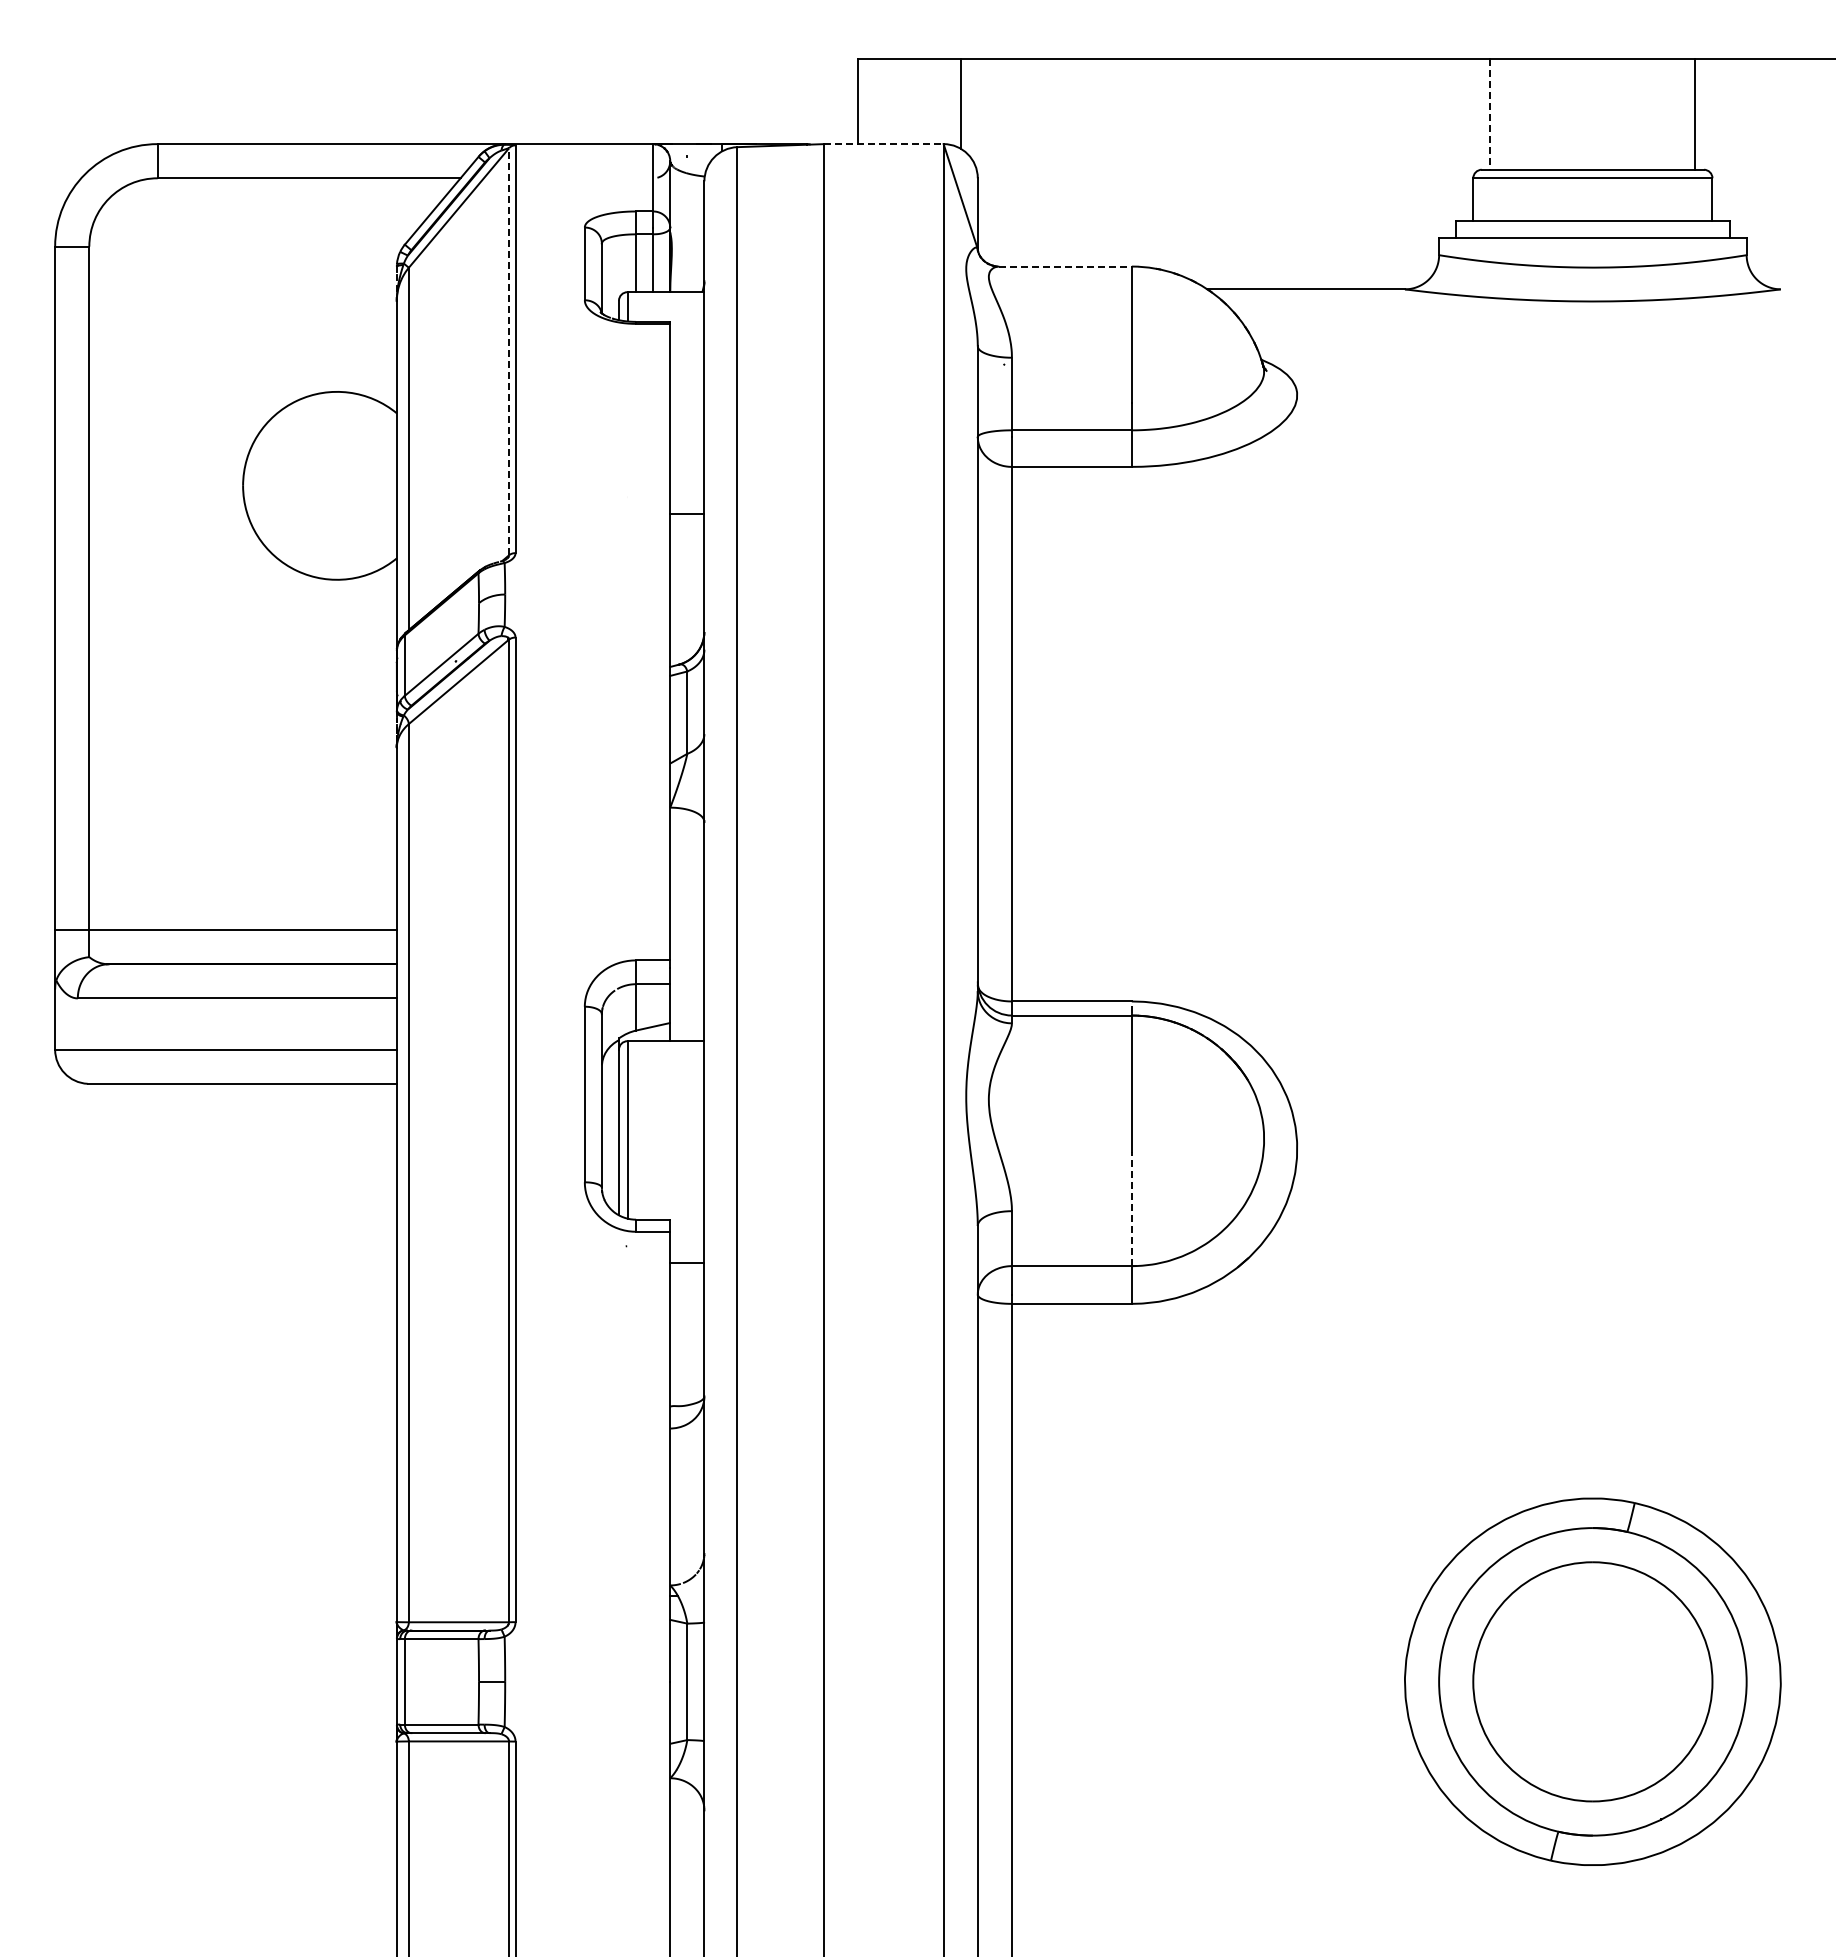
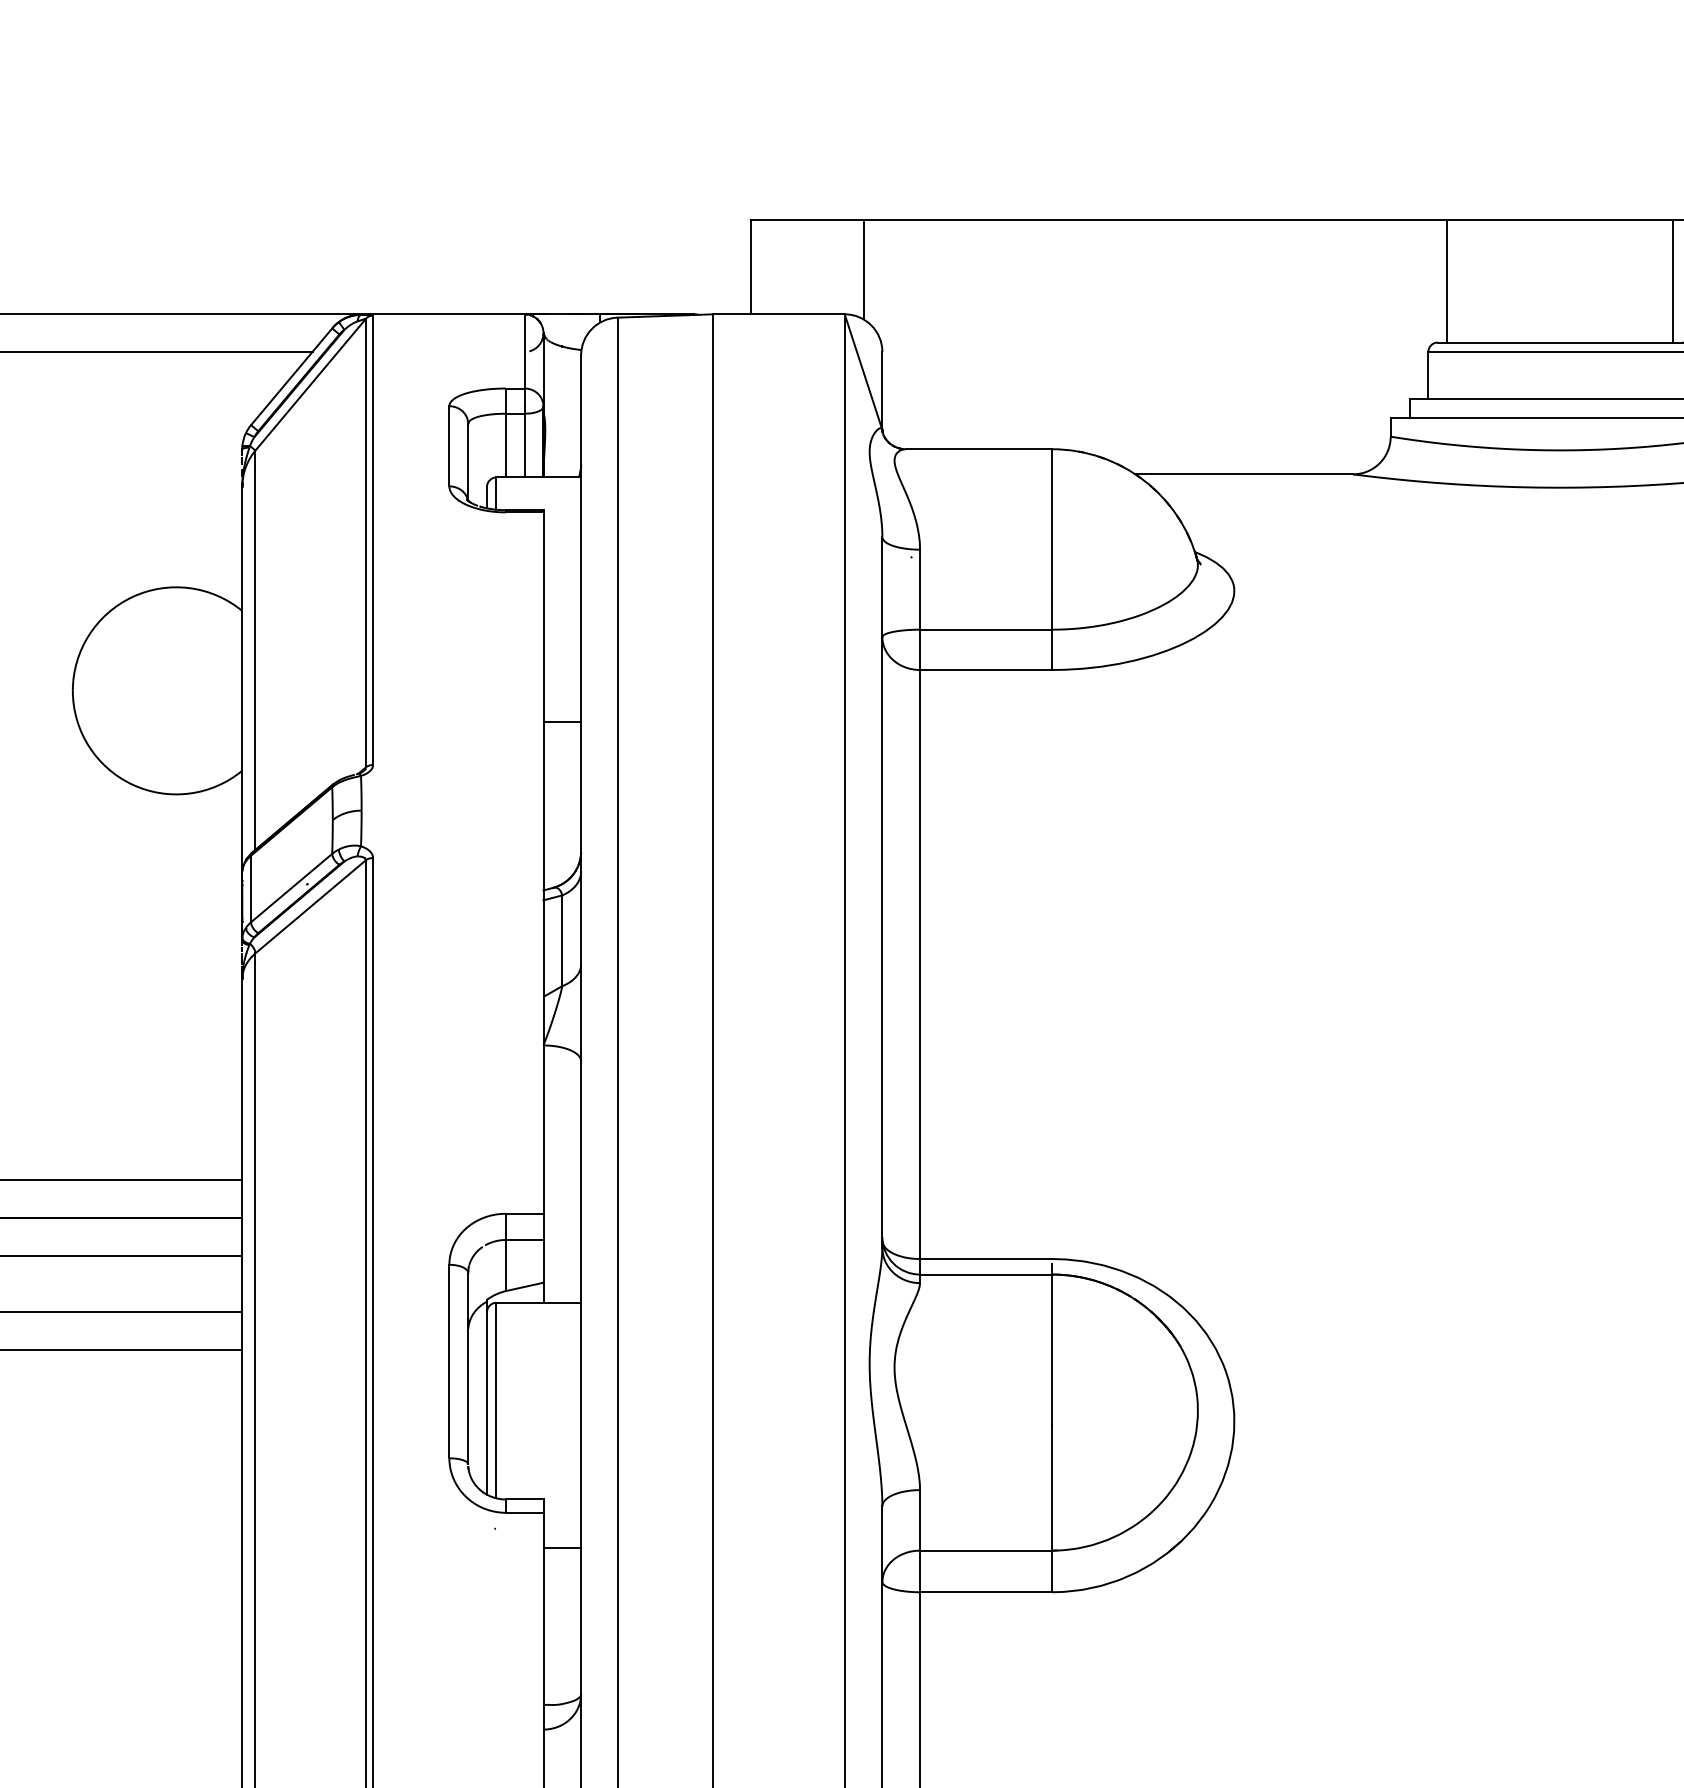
line: (1490, 114) -> (1447, 281), dashed -> solid
line: (883, 144) -> (778, 314), dashed -> solid
line: (1066, 266) -> (980, 449), dashed -> solid
line: (509, 351) -> (366, 542), dashed -> solid
line: (1131, 1209) -> (1051, 1488), dashed -> solid

